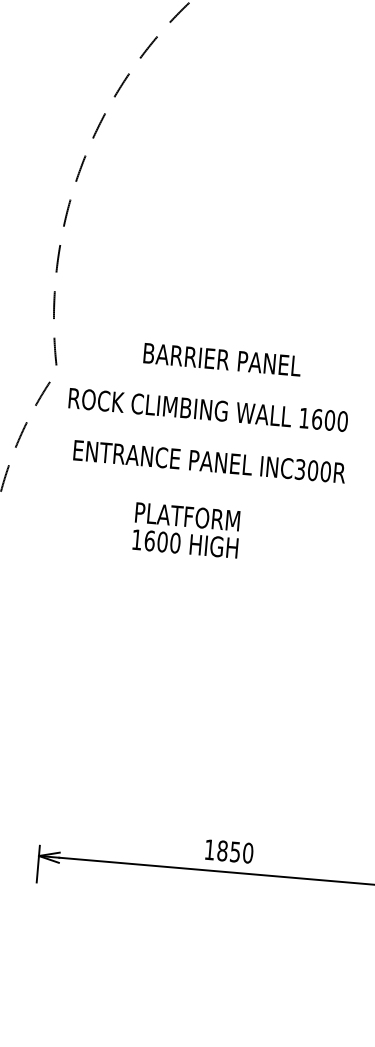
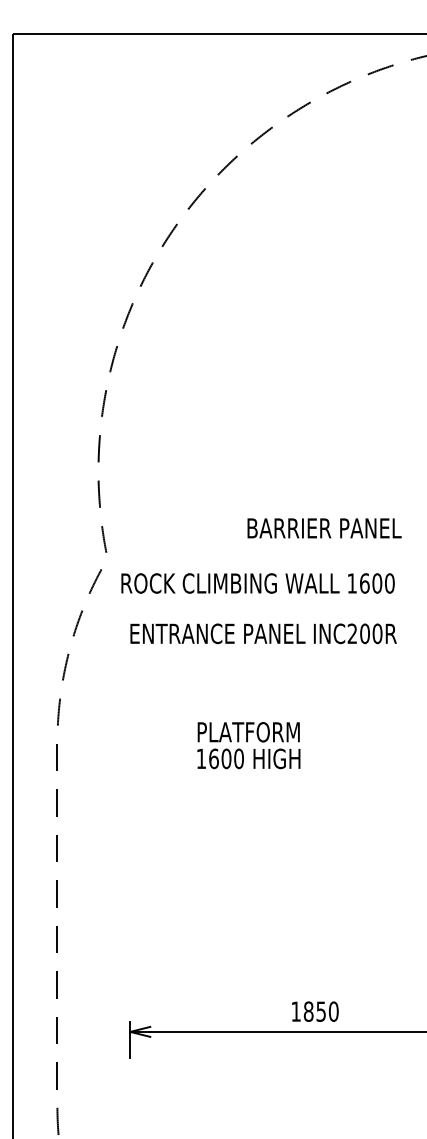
text: (222, 359) -> (324, 528), moved
text: (300, 469) -> (352, 633), INC300R -> INC200R
text: (186, 530) -> (248, 745), moved

